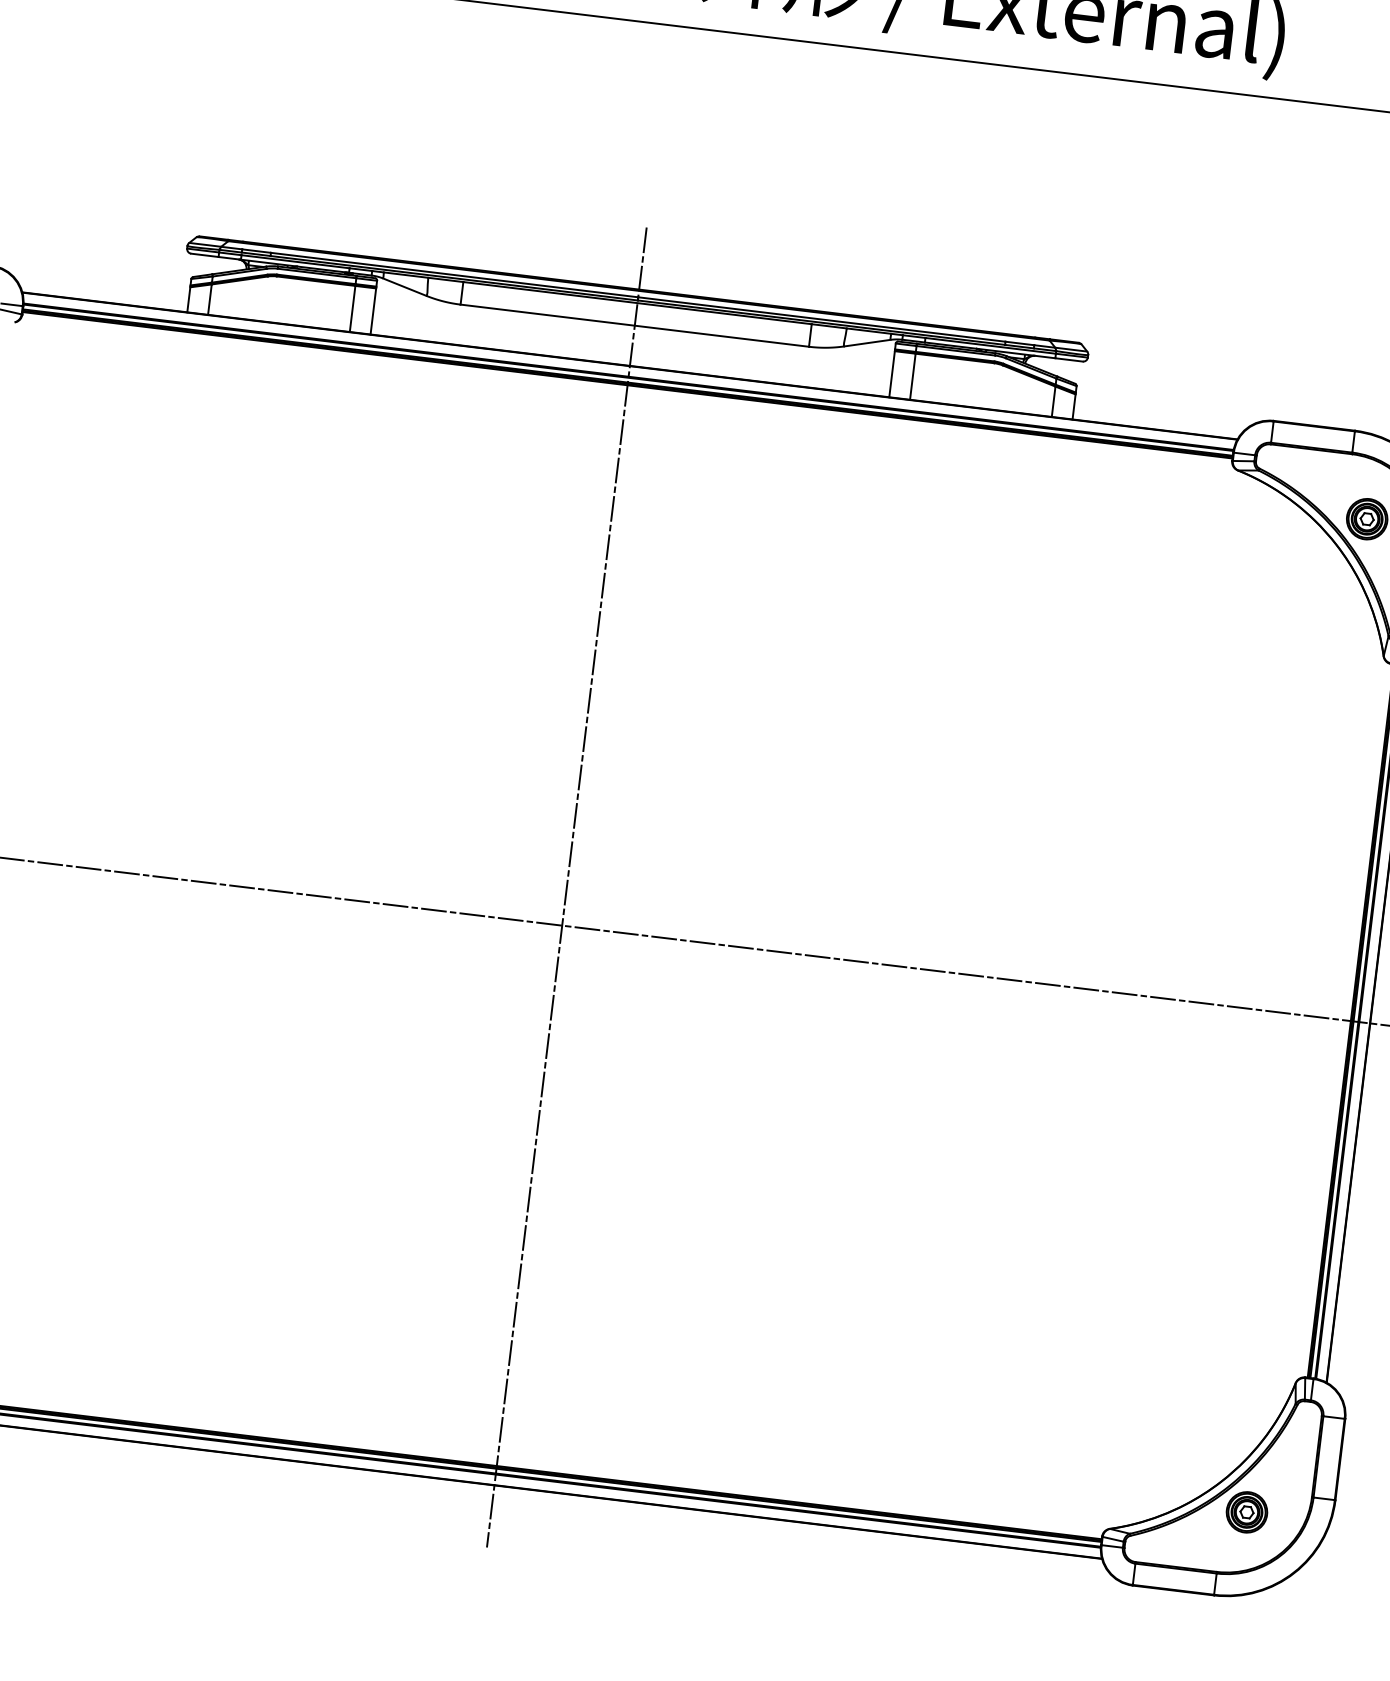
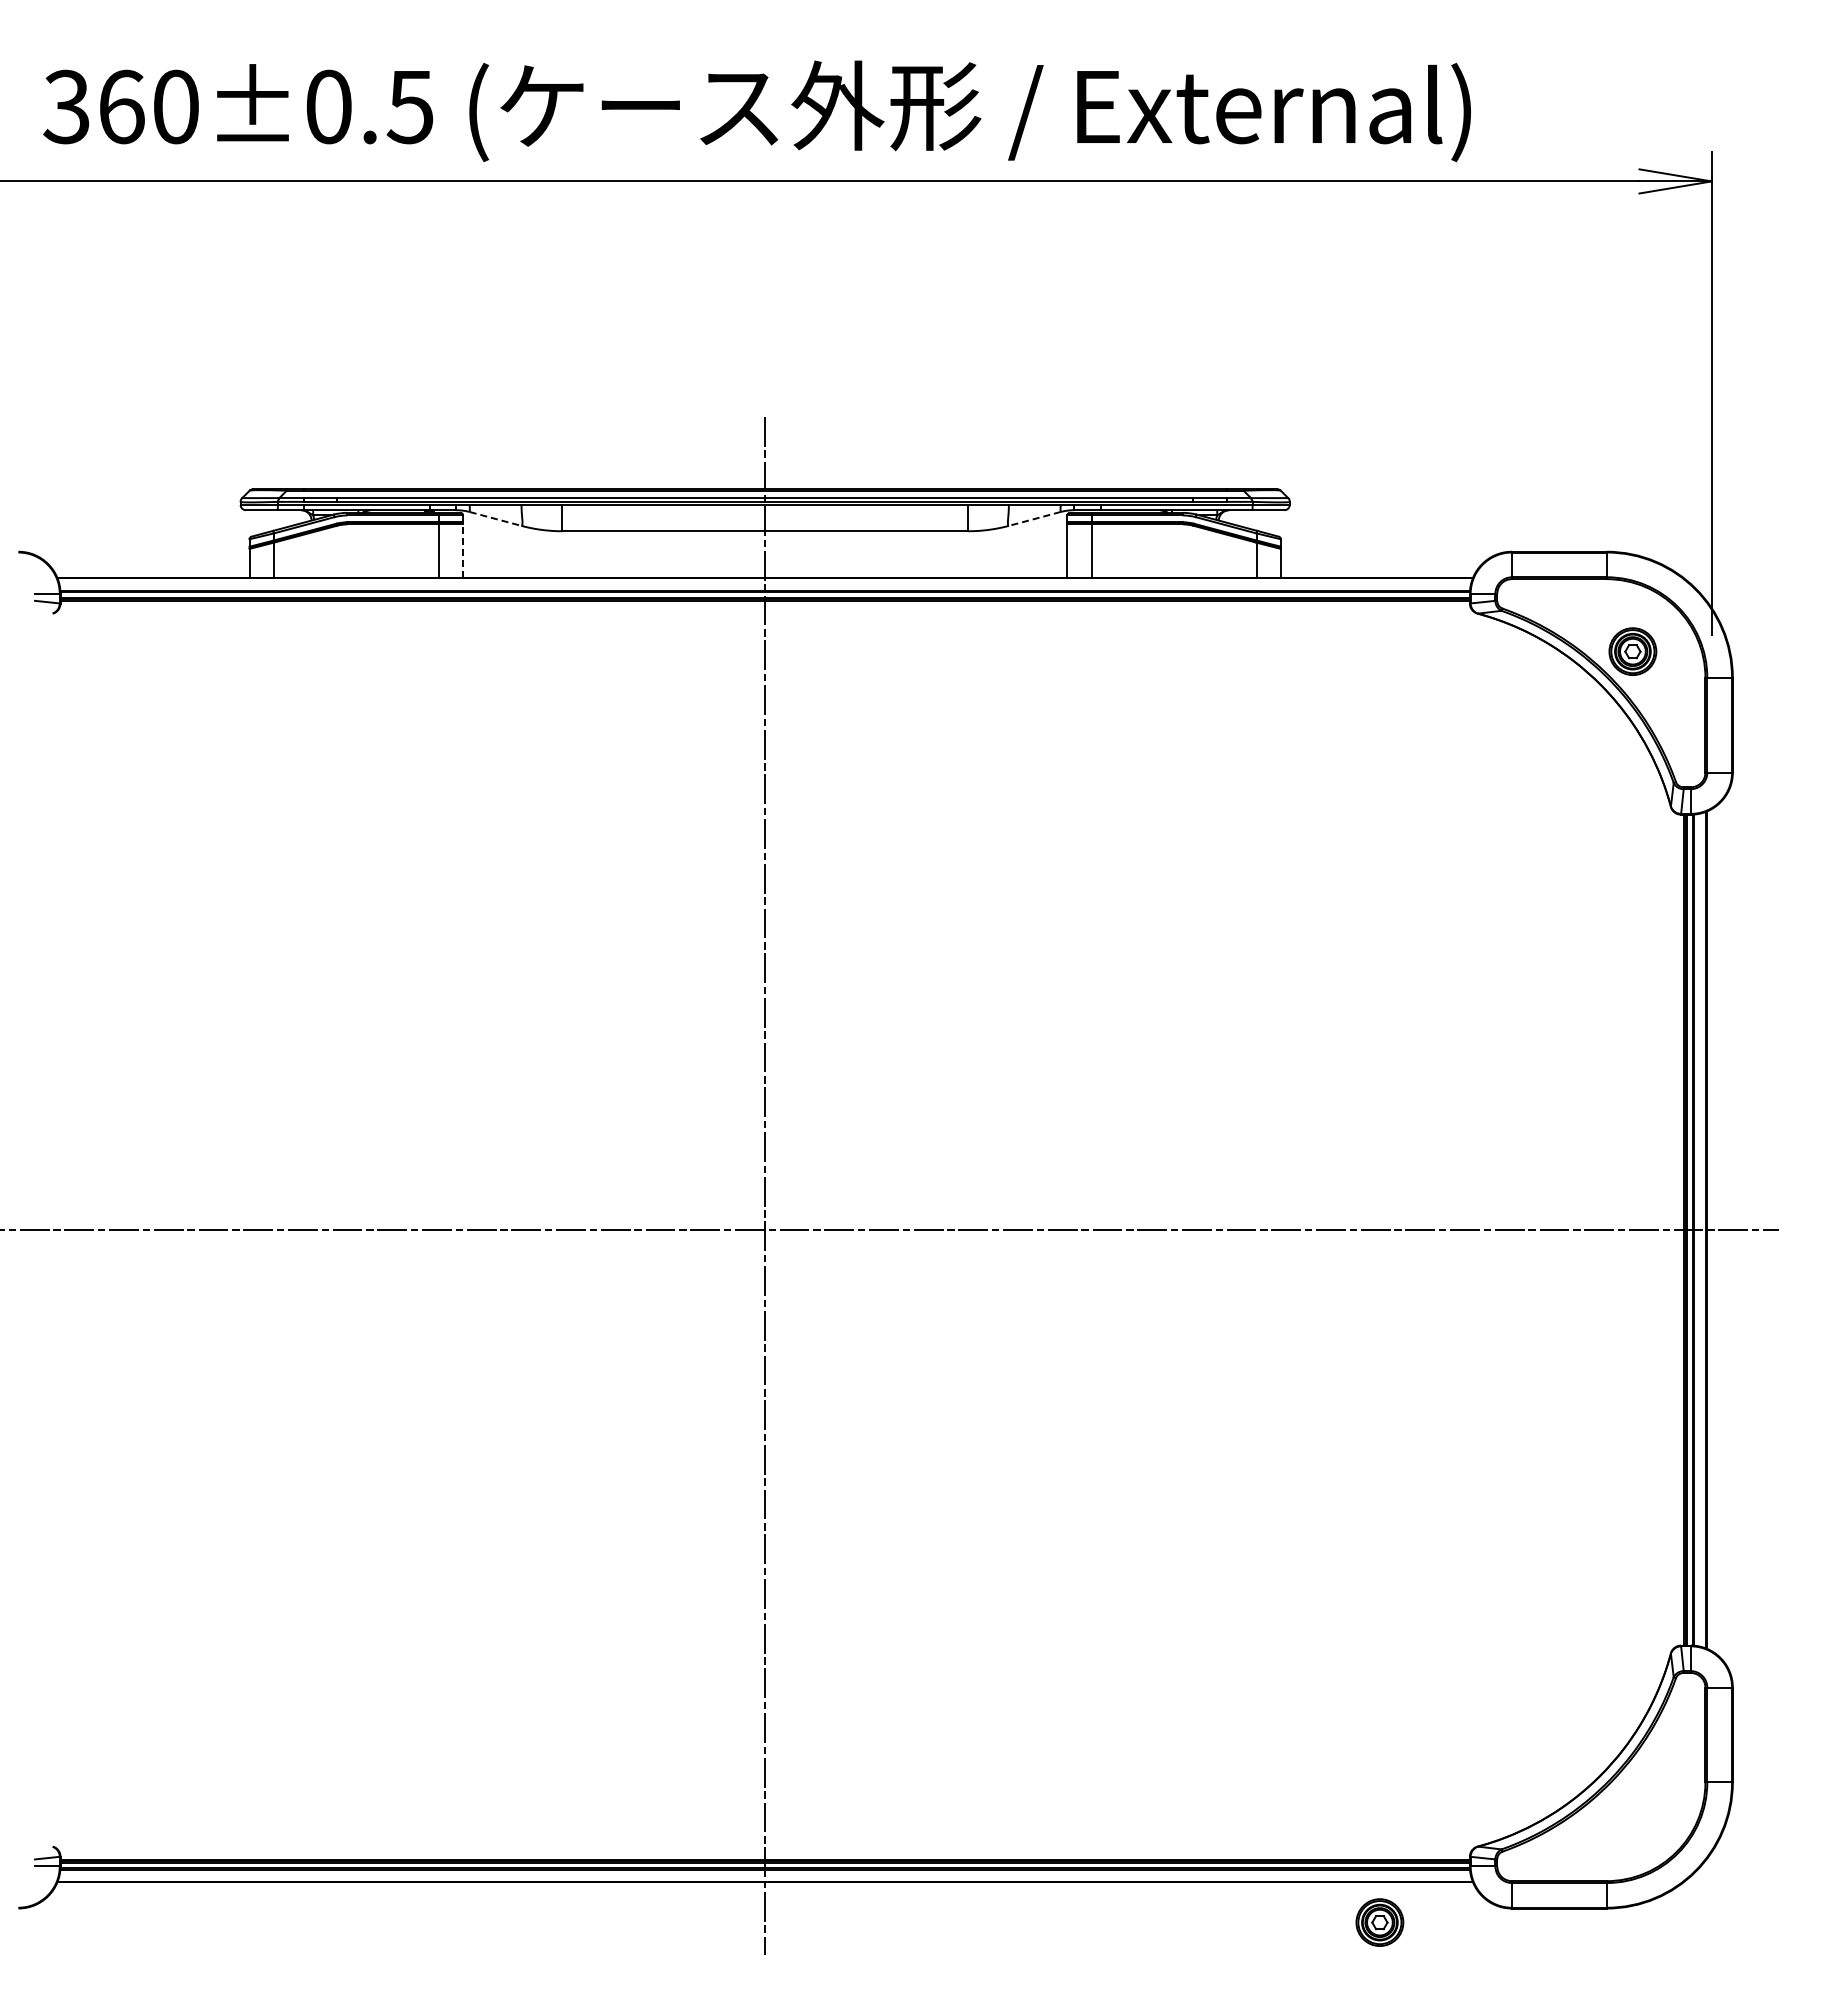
line: (404, 286) -> (495, 518), solid -> dashed
line: (373, 311) -> (463, 551), solid -> dashed
line: (867, 342) -> (1034, 518), solid -> dashed
part: (1246, 1512) -> (1379, 1922), moved

